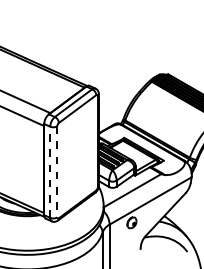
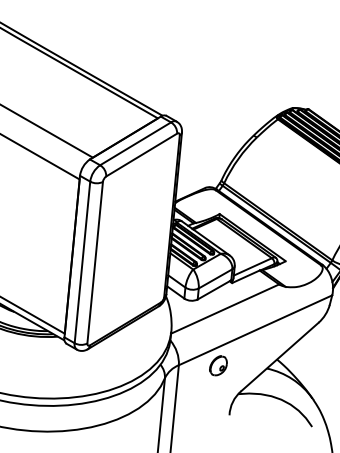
line: (57, 171) -> (95, 262), dashed -> solid
line: (50, 172) -> (82, 262), dashed -> solid

